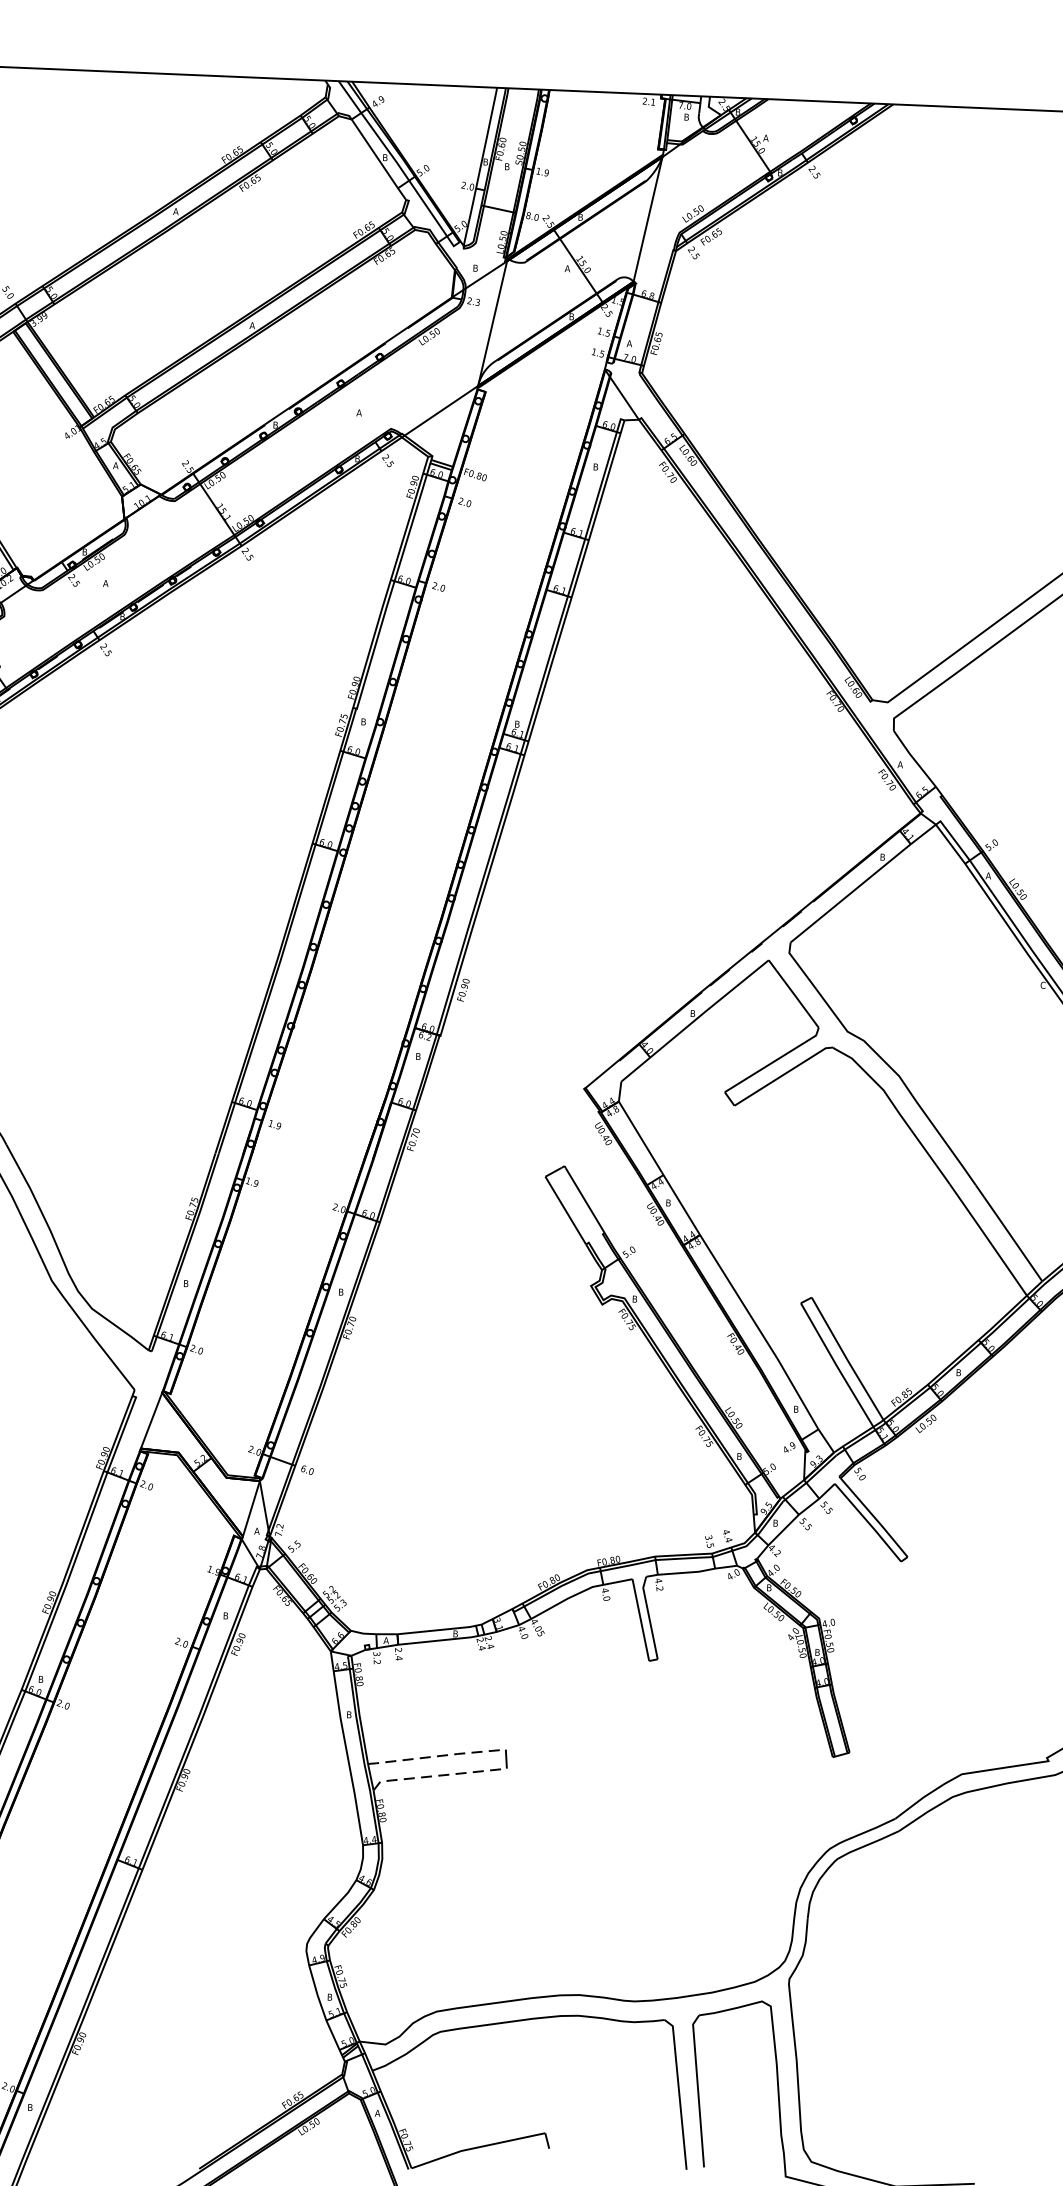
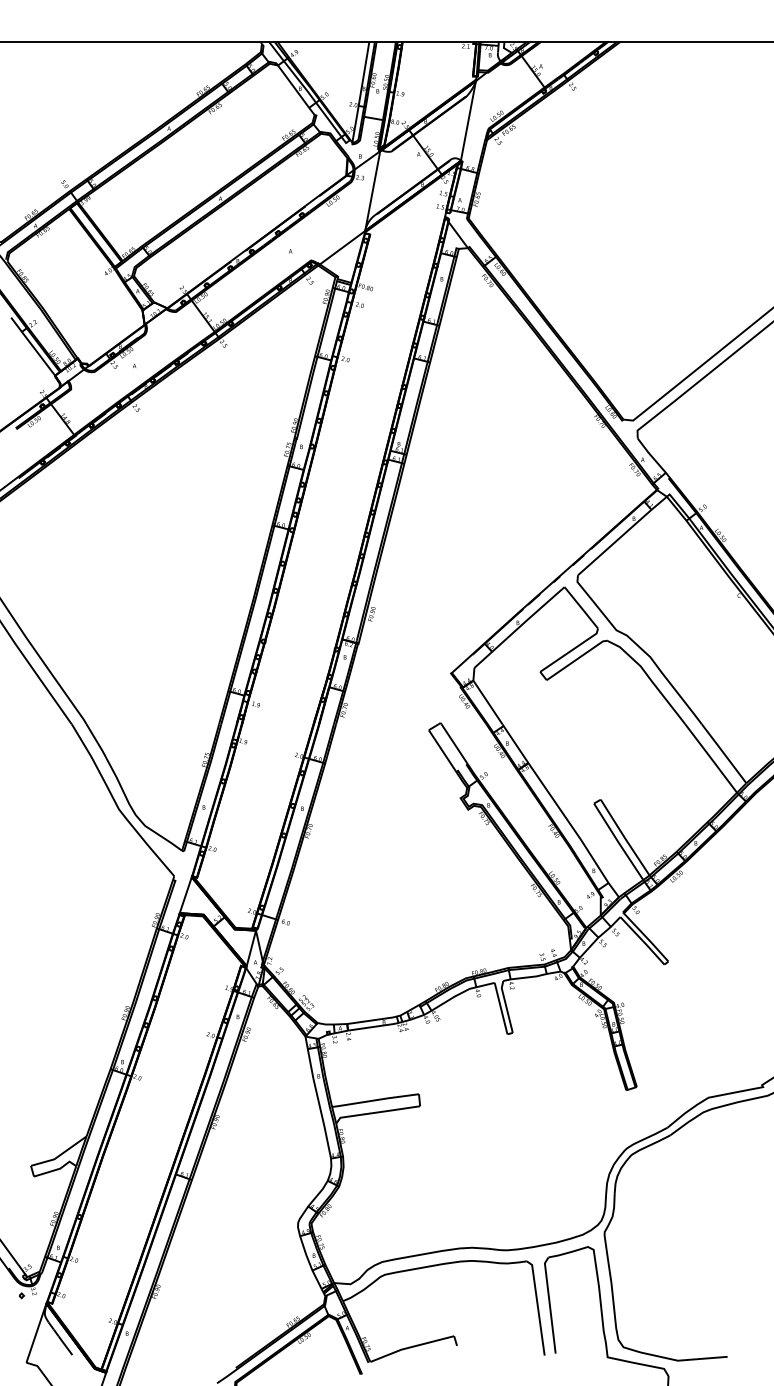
line: (436, 1756) -> (375, 1100), dashed -> solid
line: (437, 1775) -> (376, 1112), dashed -> solid

